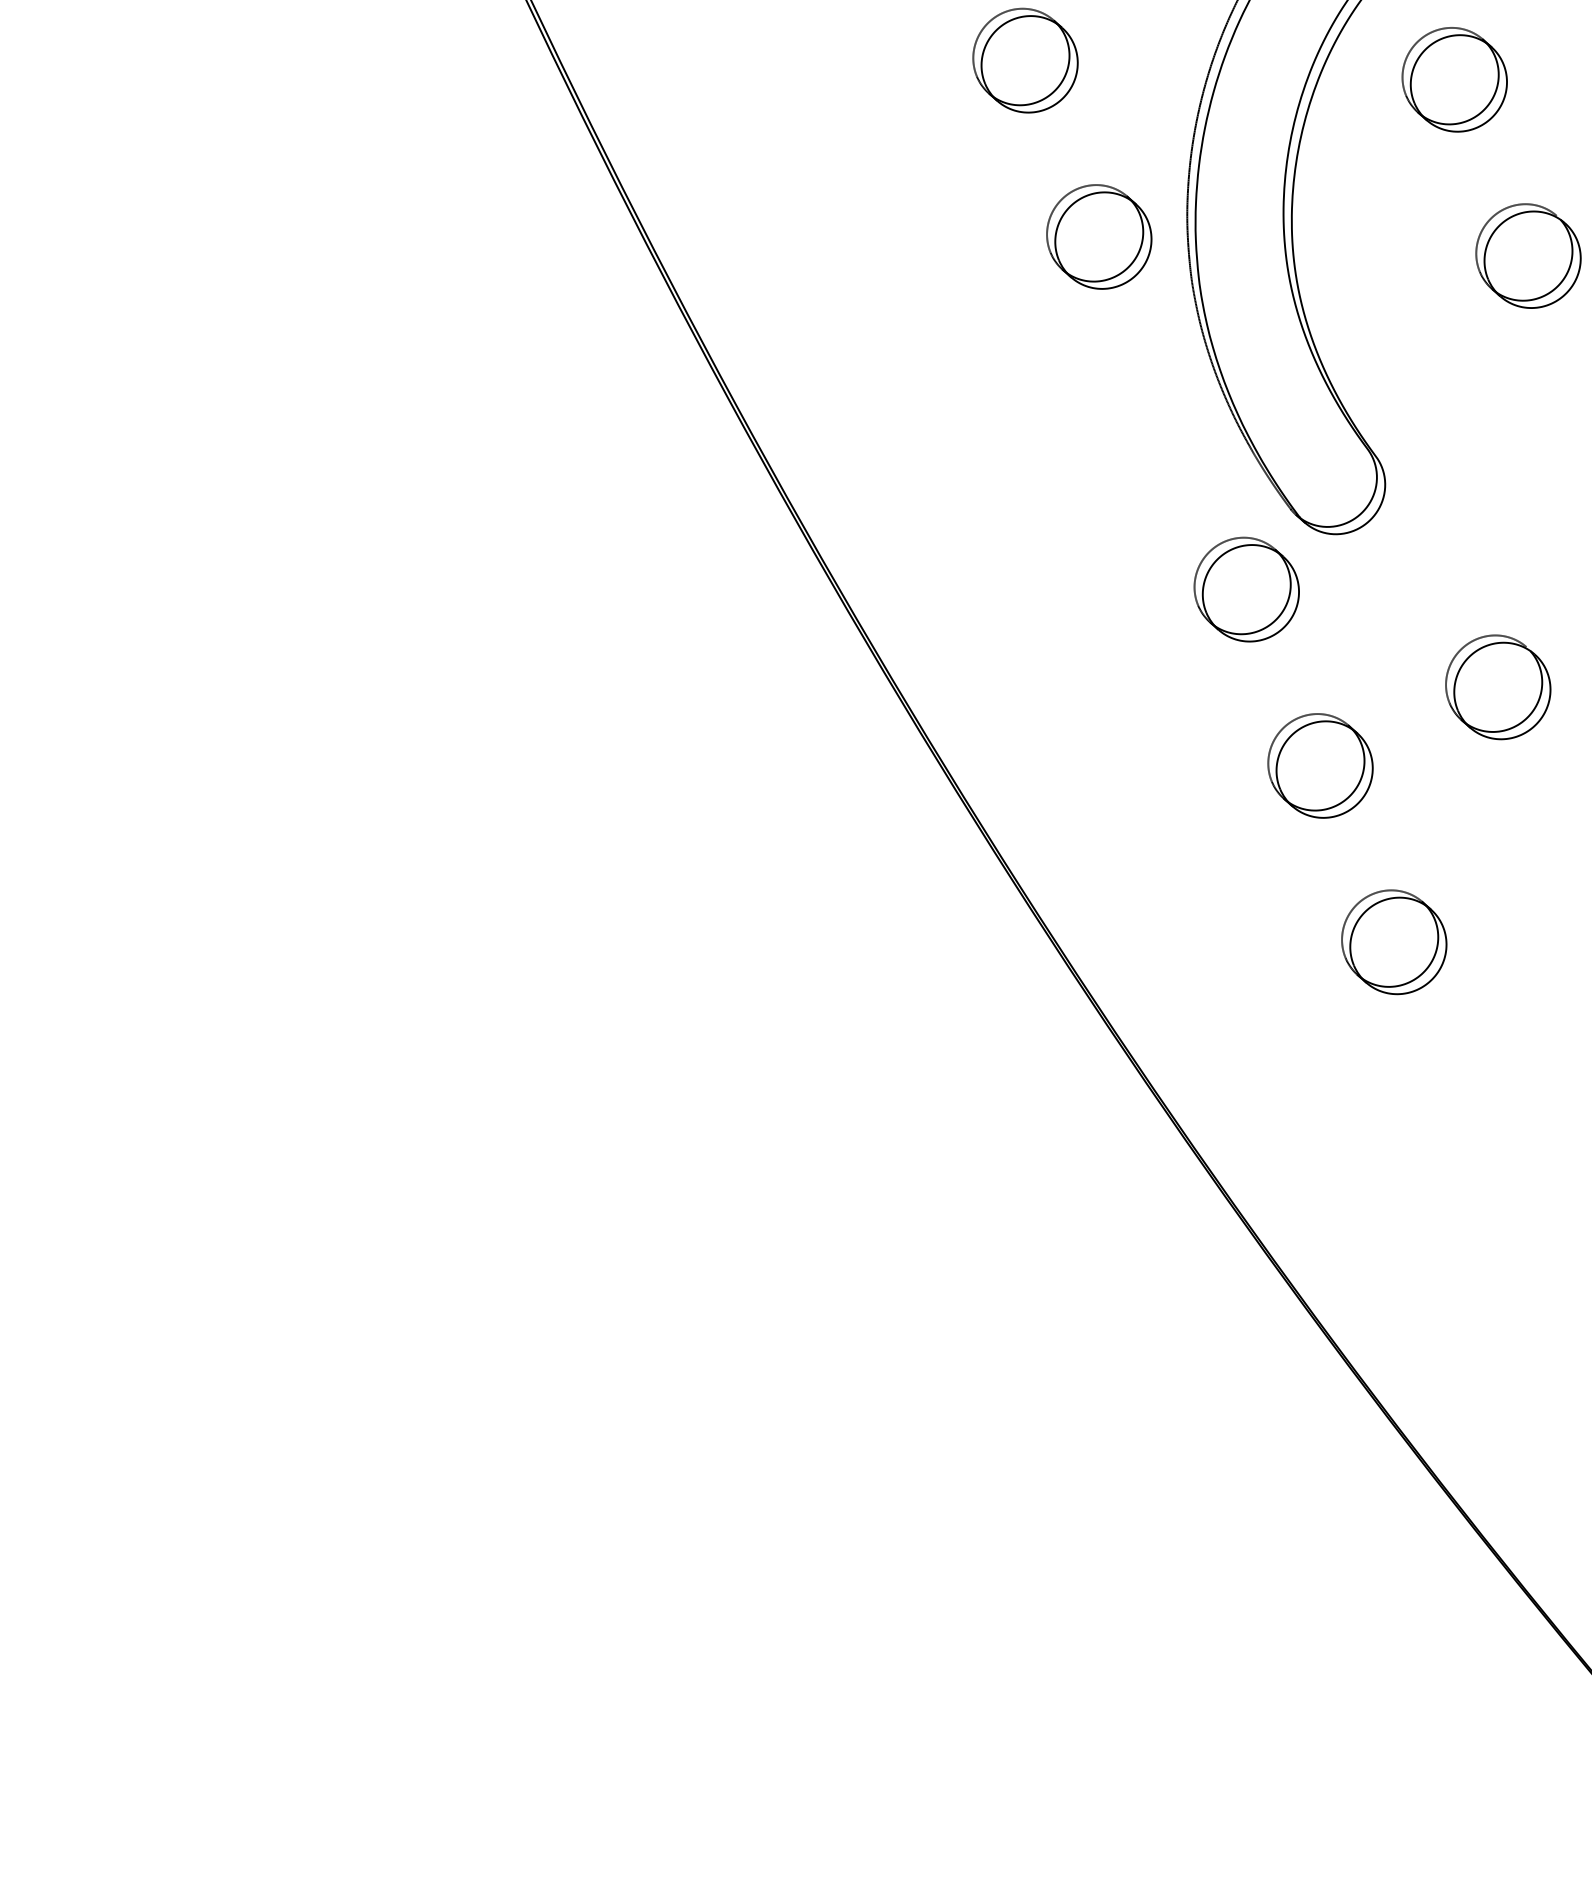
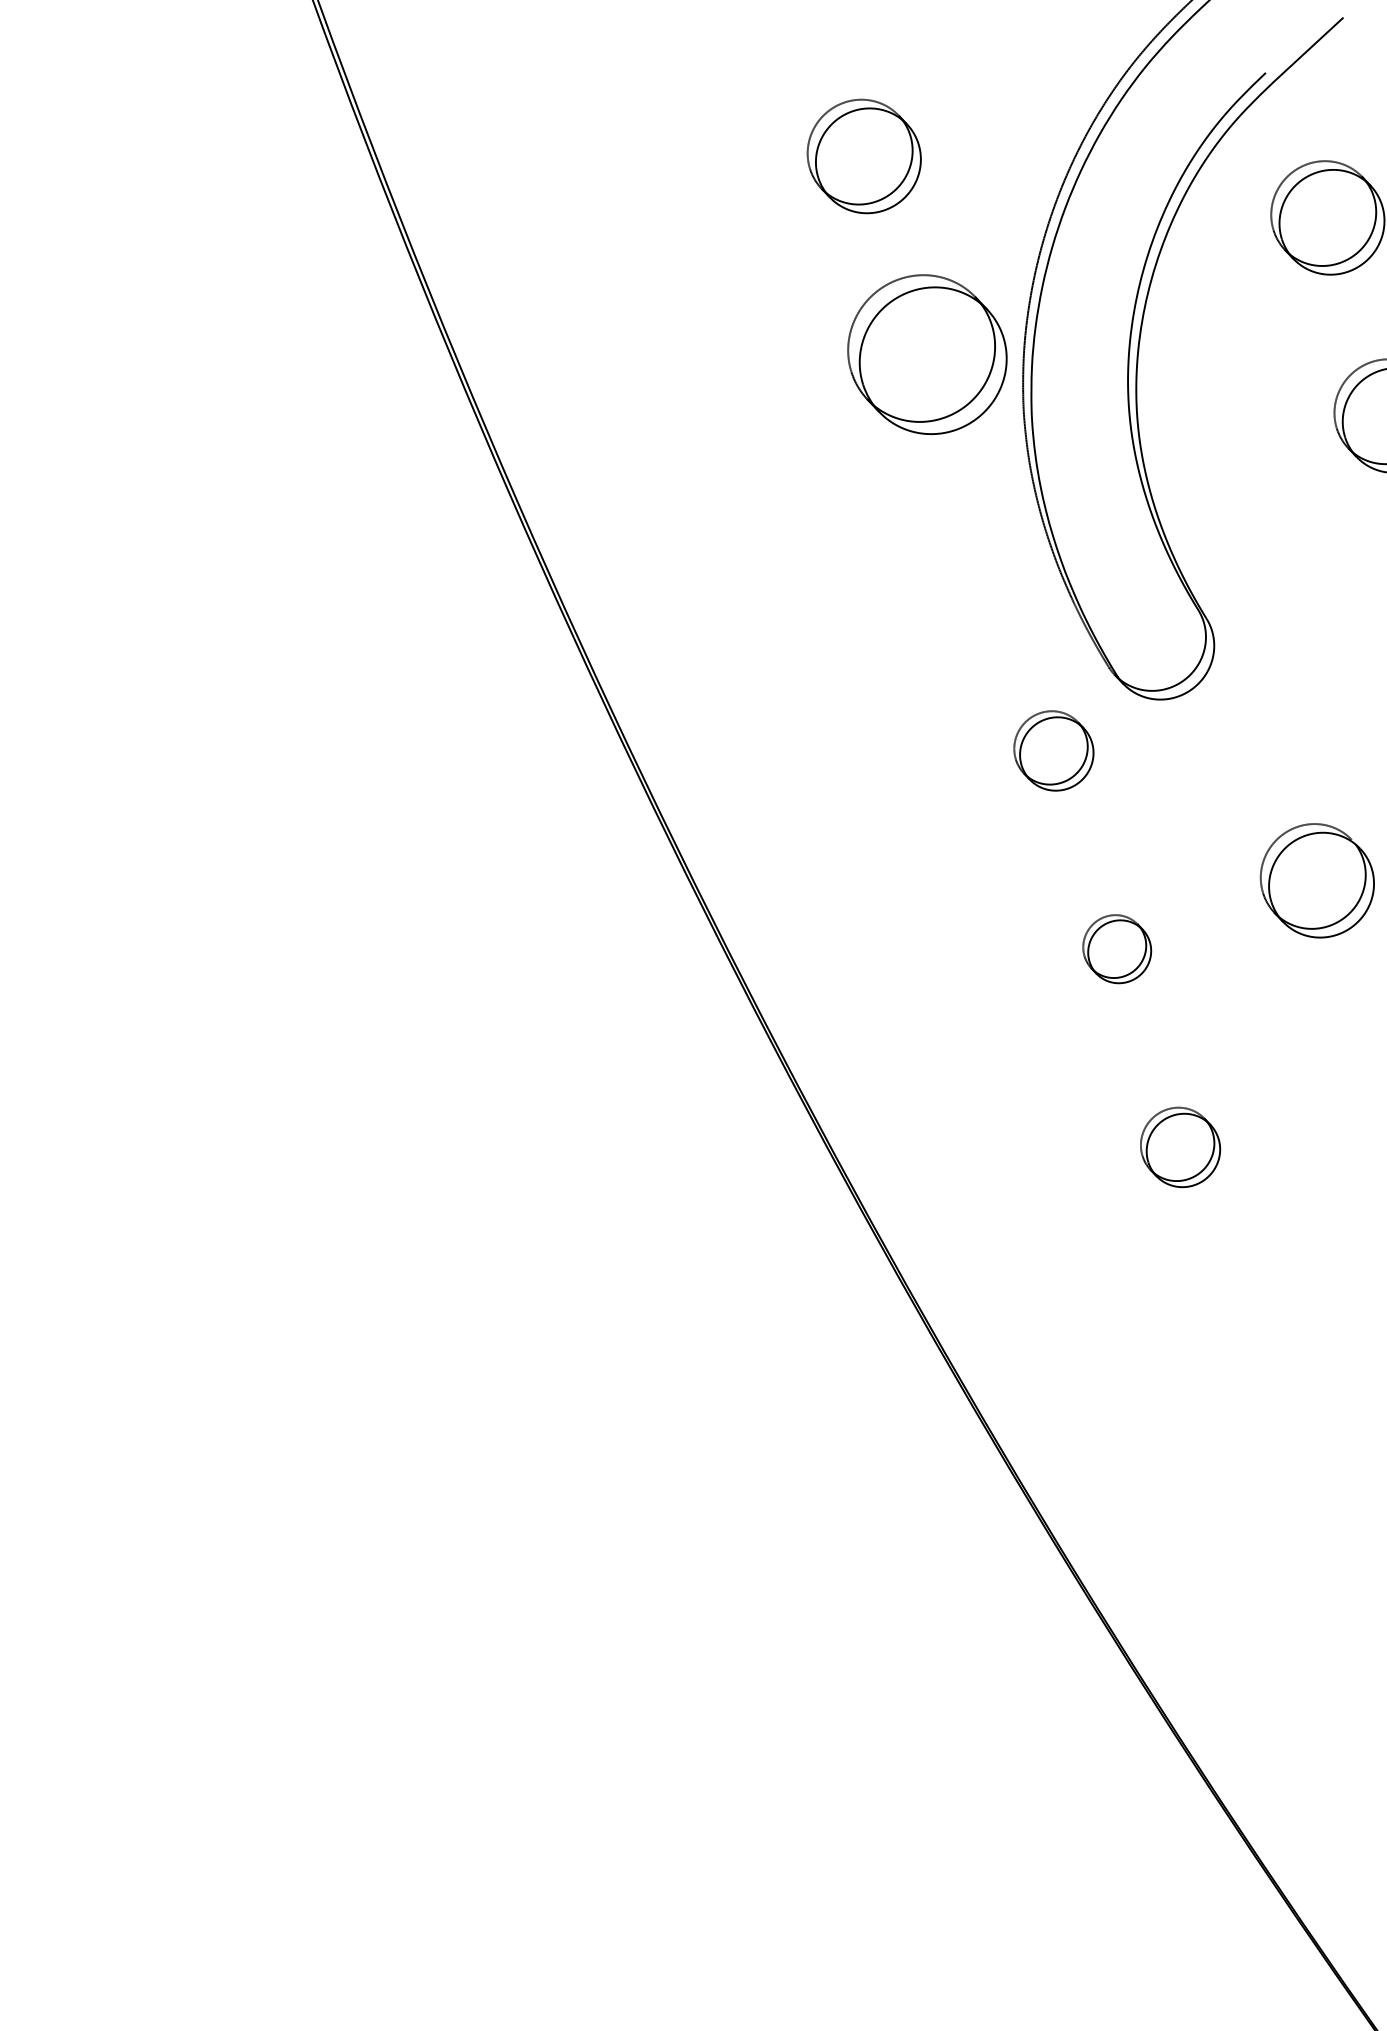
part: (1099, 236) -> (927, 354), size x1.4
part: (1246, 589) -> (1053, 750), size x0.7
part: (1320, 765) -> (1117, 948), size x0.6
part: (1394, 942) -> (1180, 1147), size x0.7

